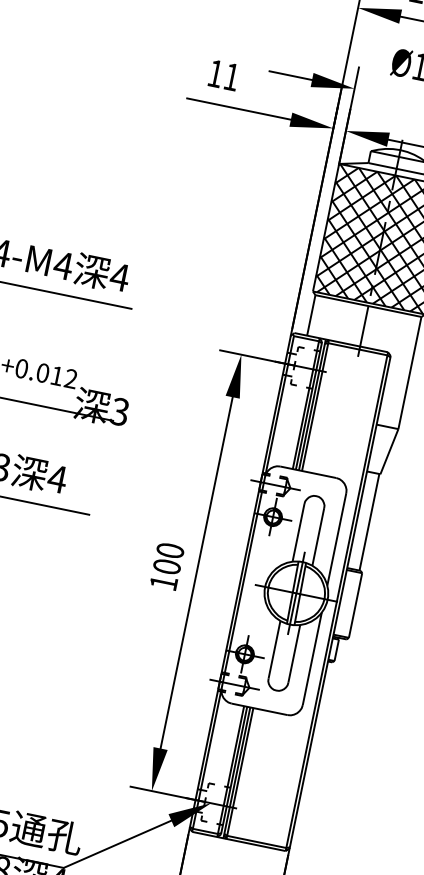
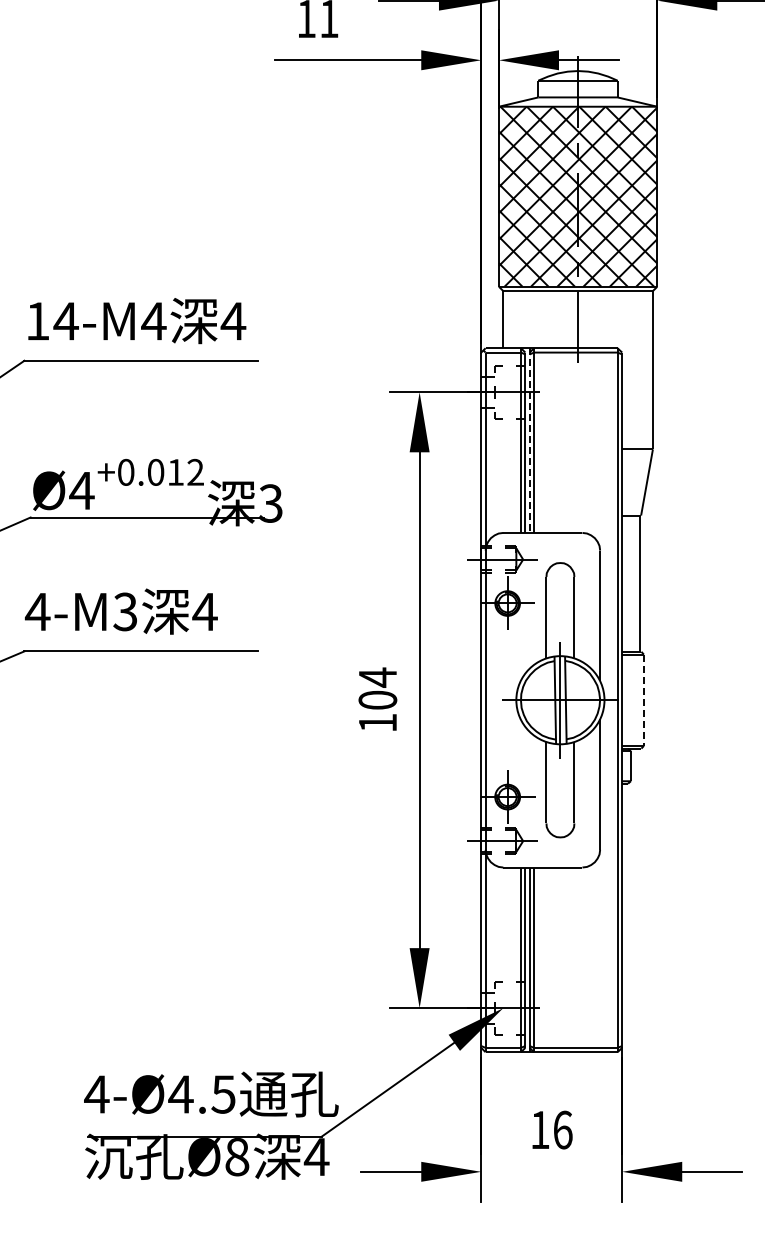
line: (312, 405) -> (529, 441), solid -> dashed
text: (170, 550) -> (377, 677), 100 -> 104
line: (355, 605) -> (643, 700), solid -> dashed

